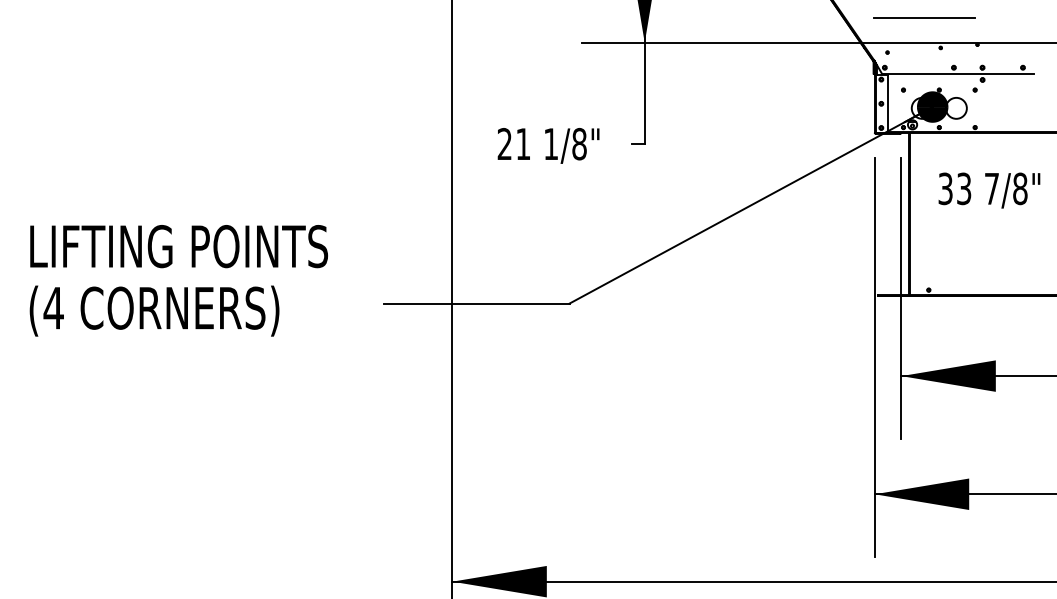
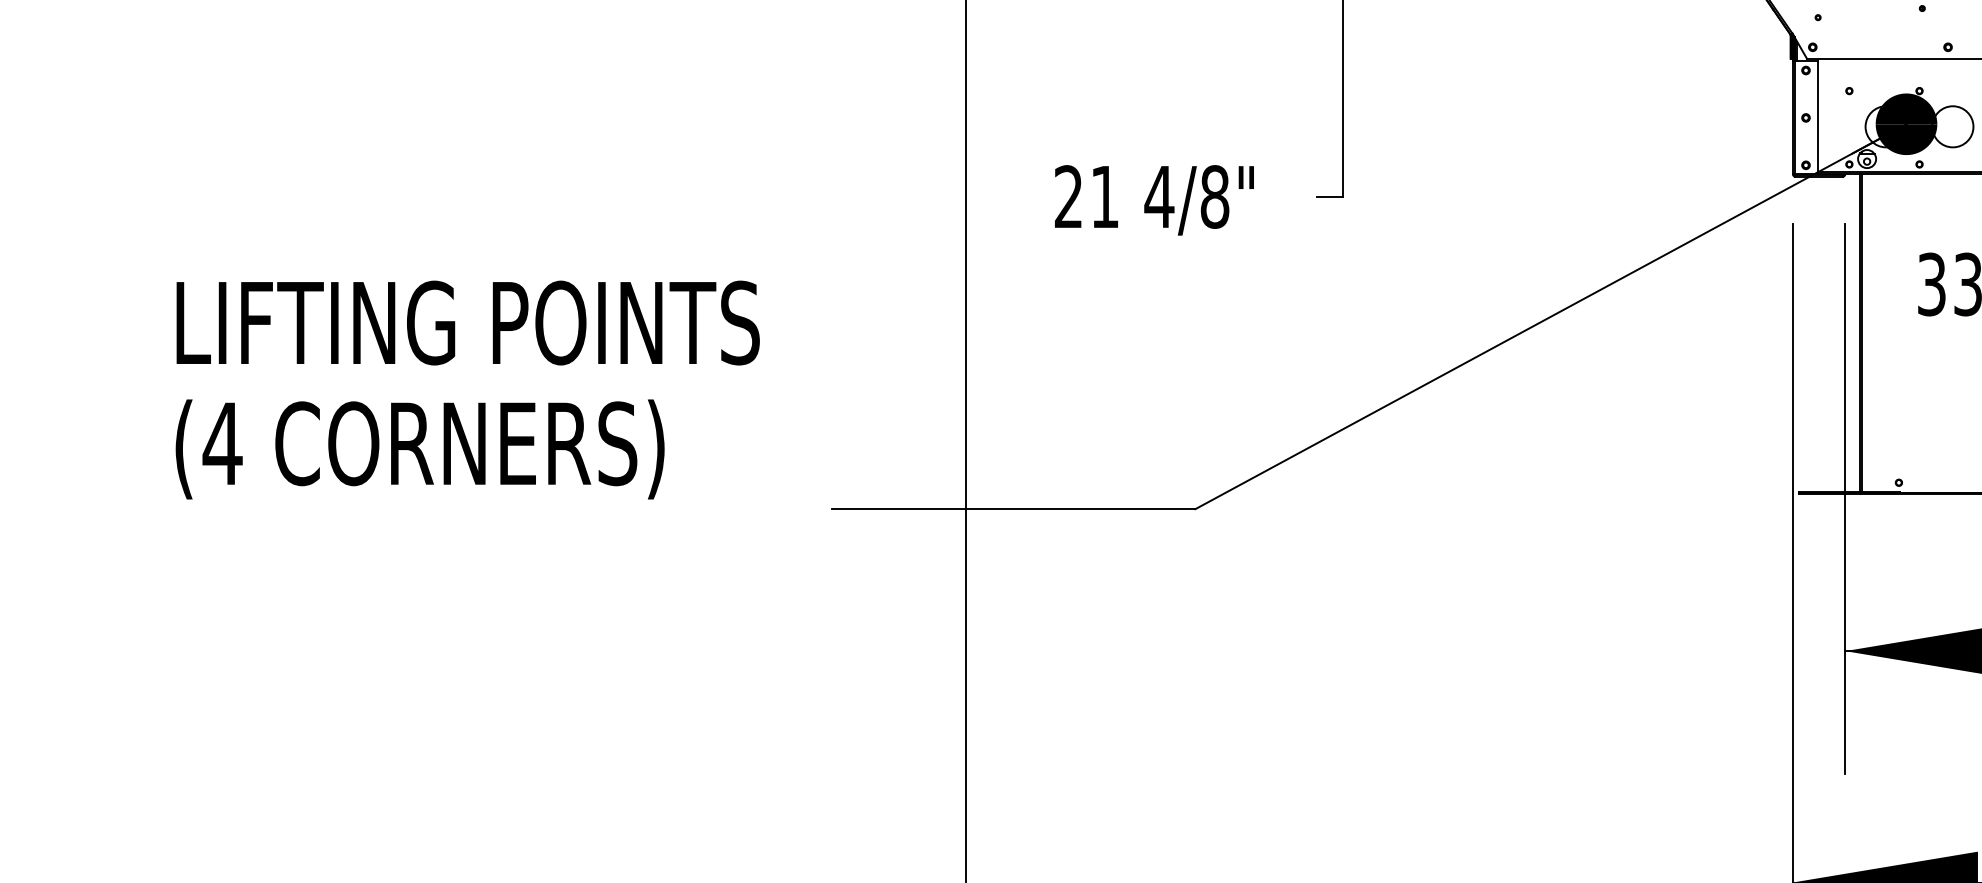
text: (550, 143) -> (1158, 195), 1/8" -> 4/8"
text: (178, 280) -> (466, 389), moved

